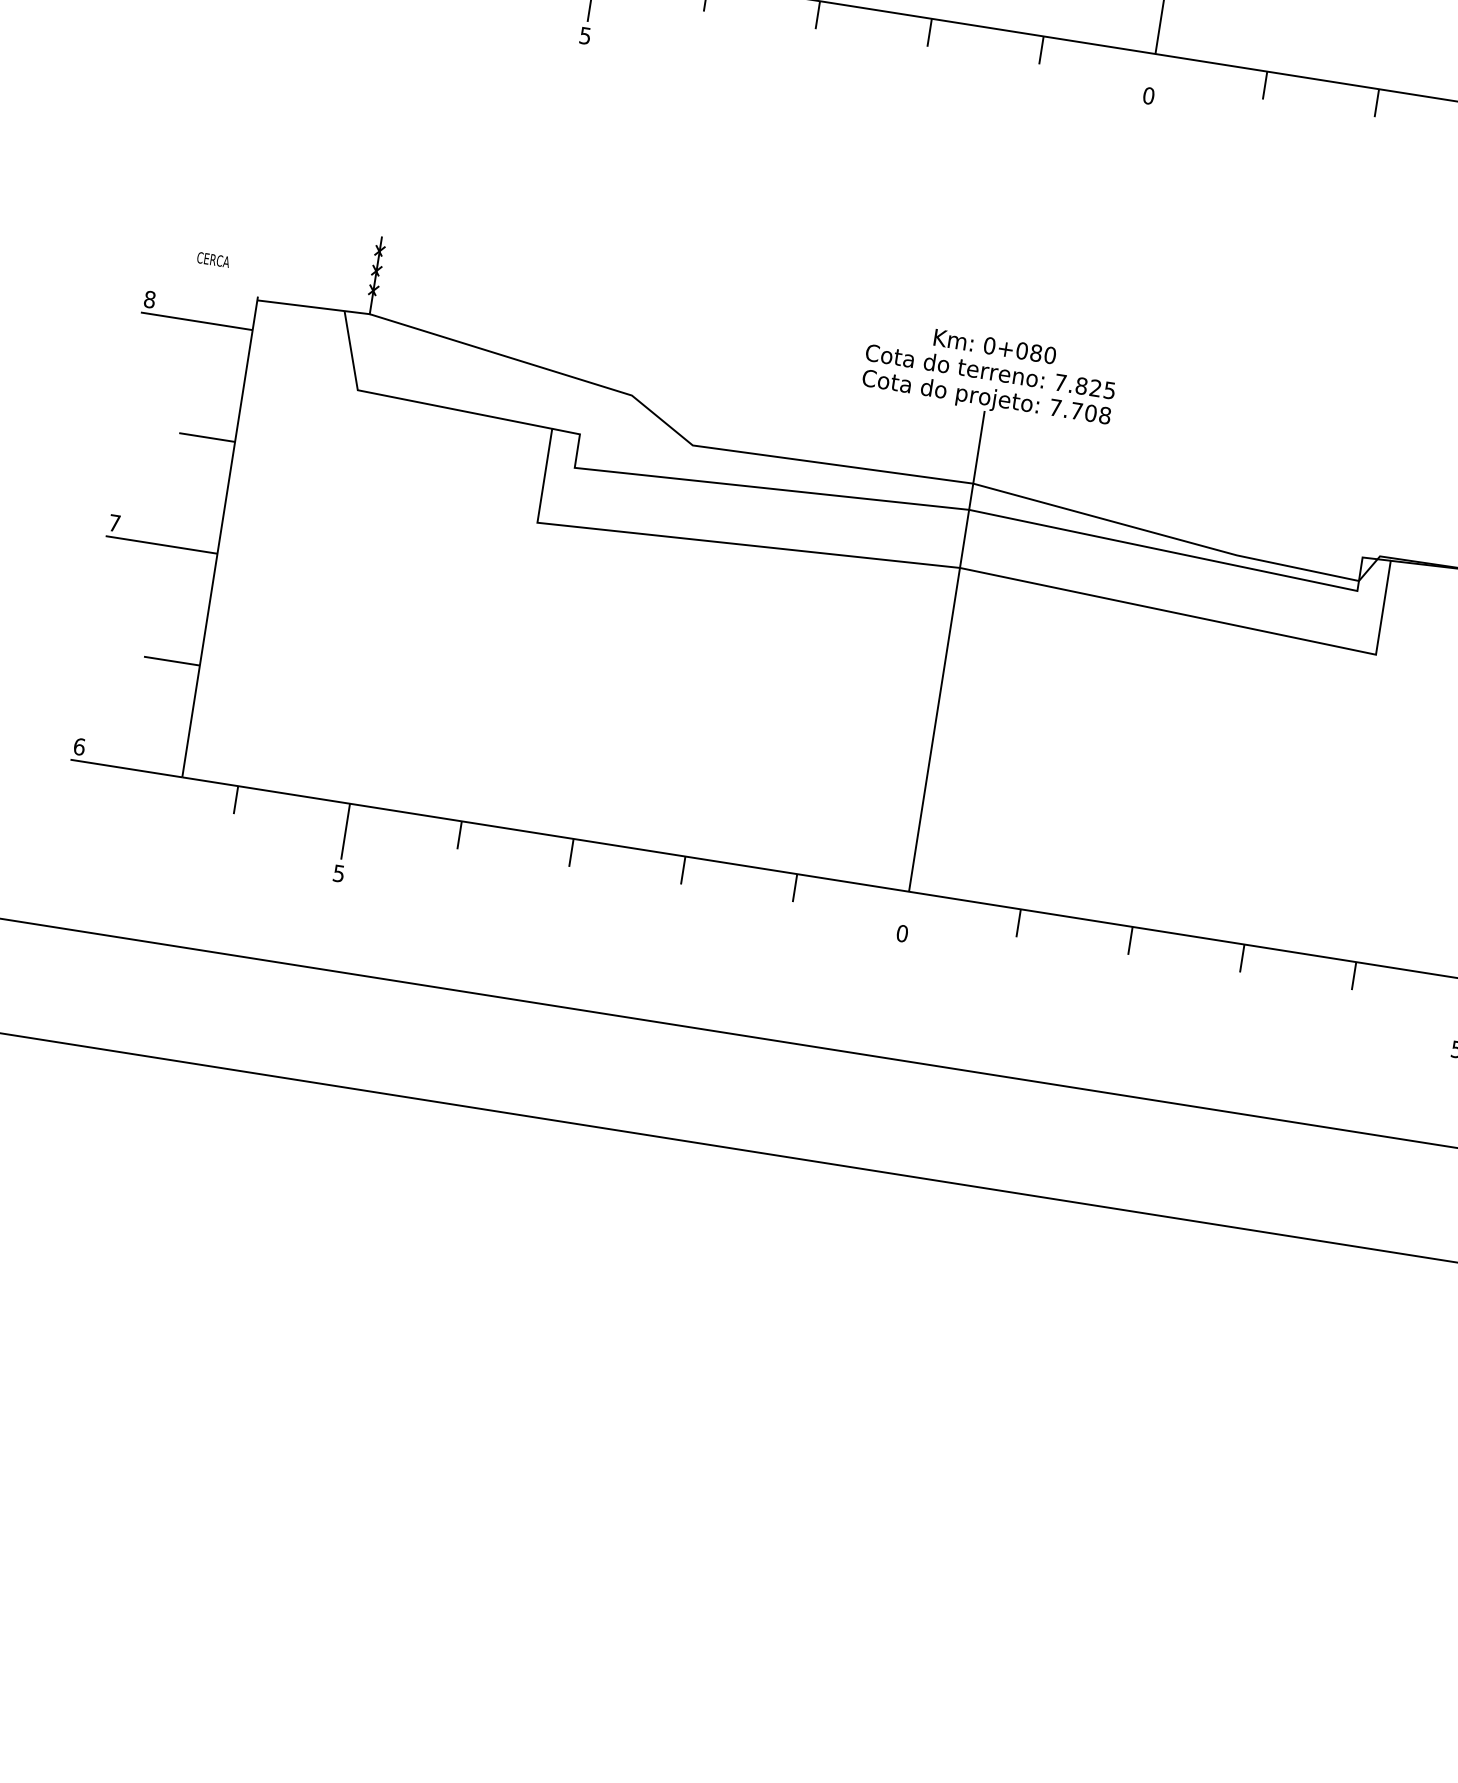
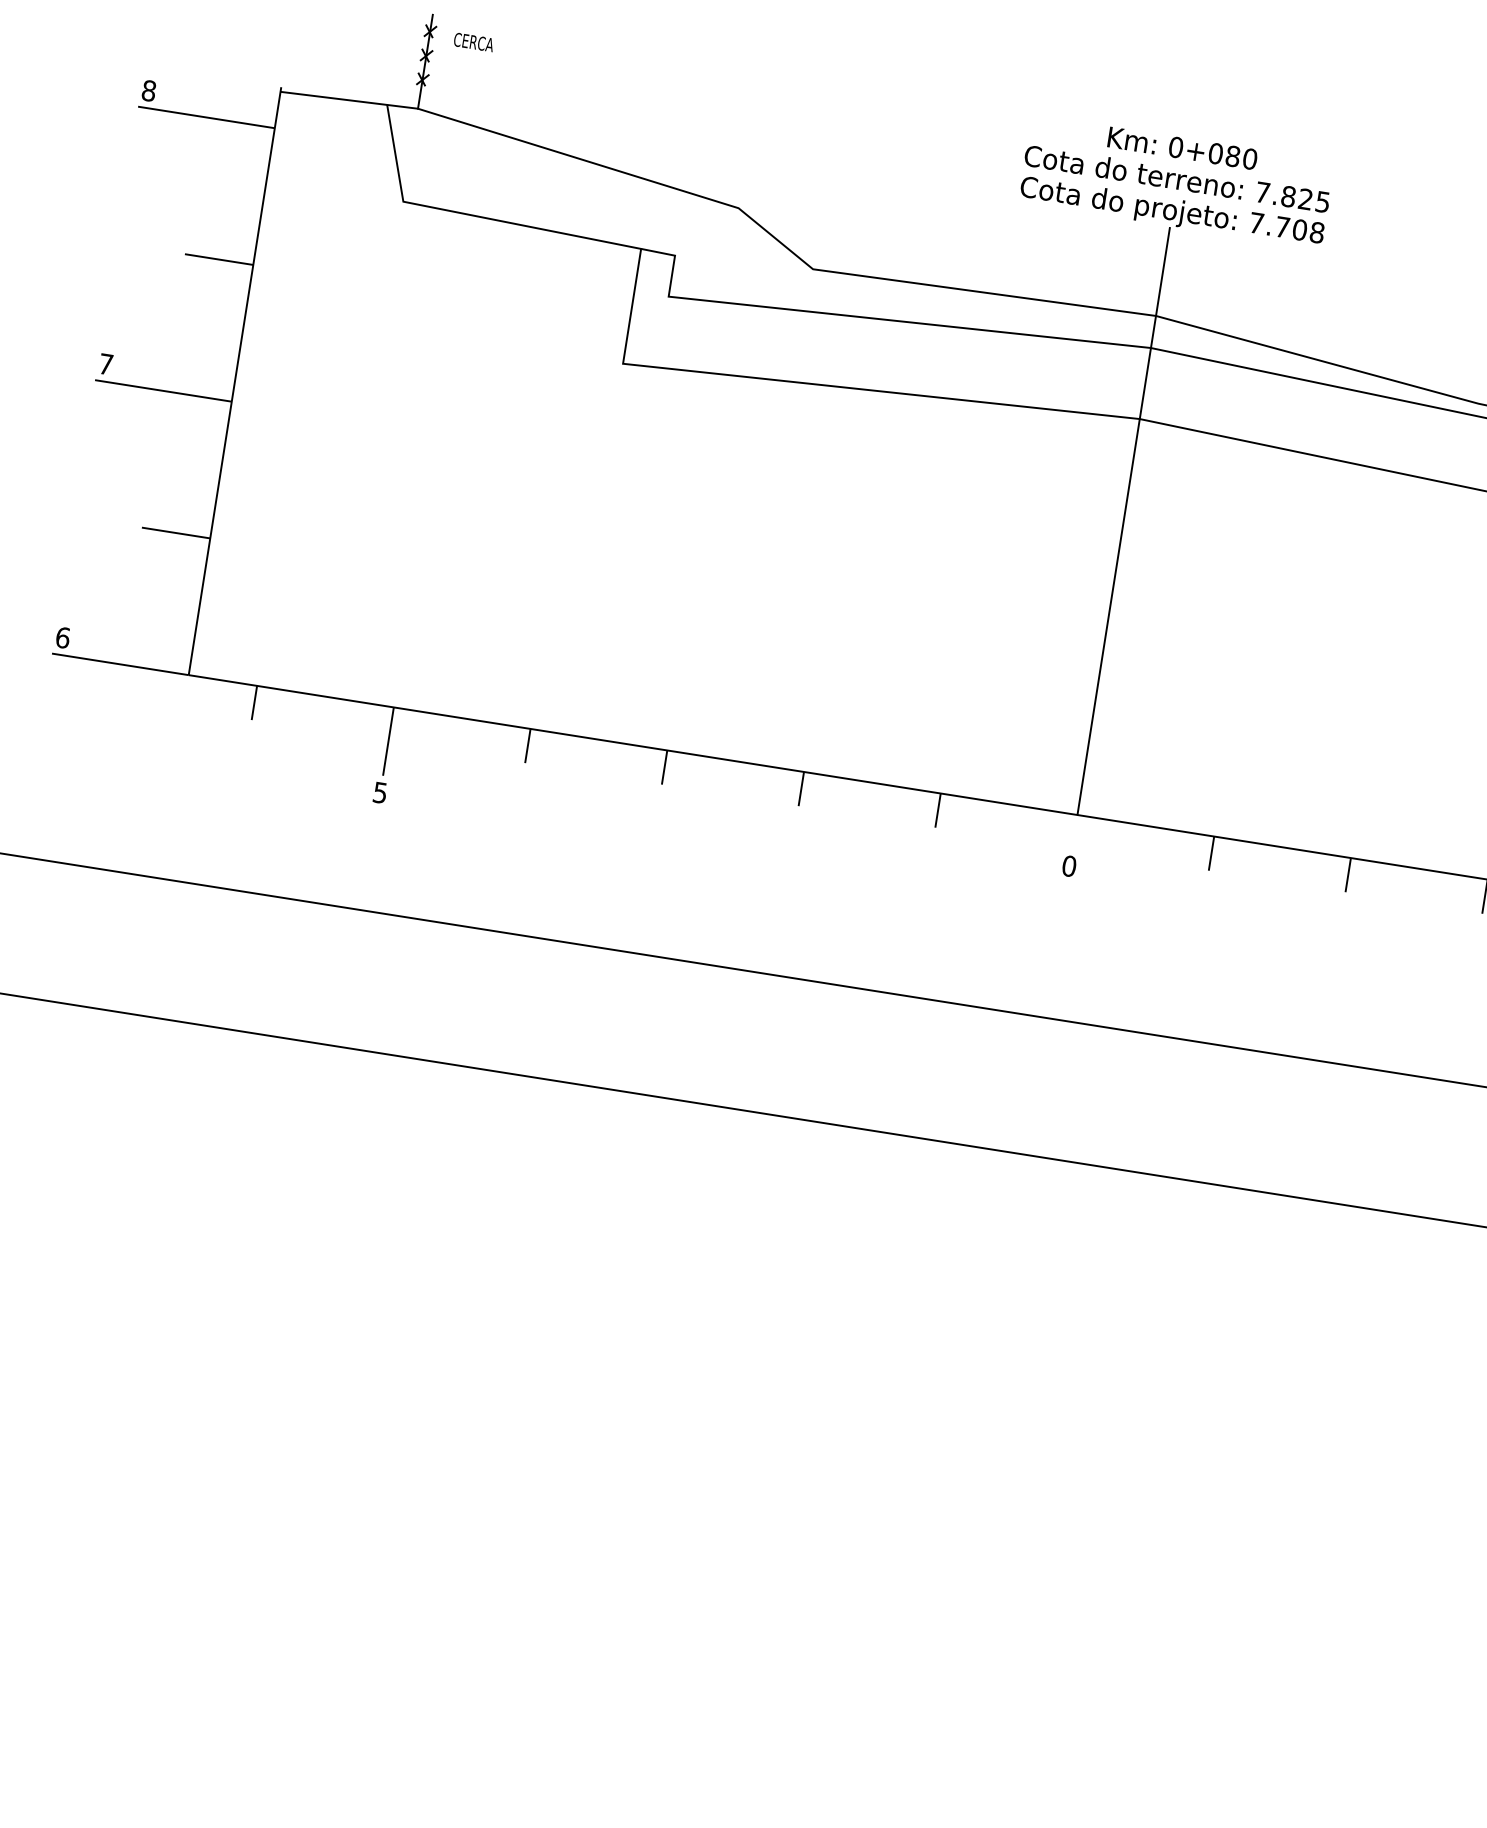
text: (212, 259) -> (472, 41), moved

